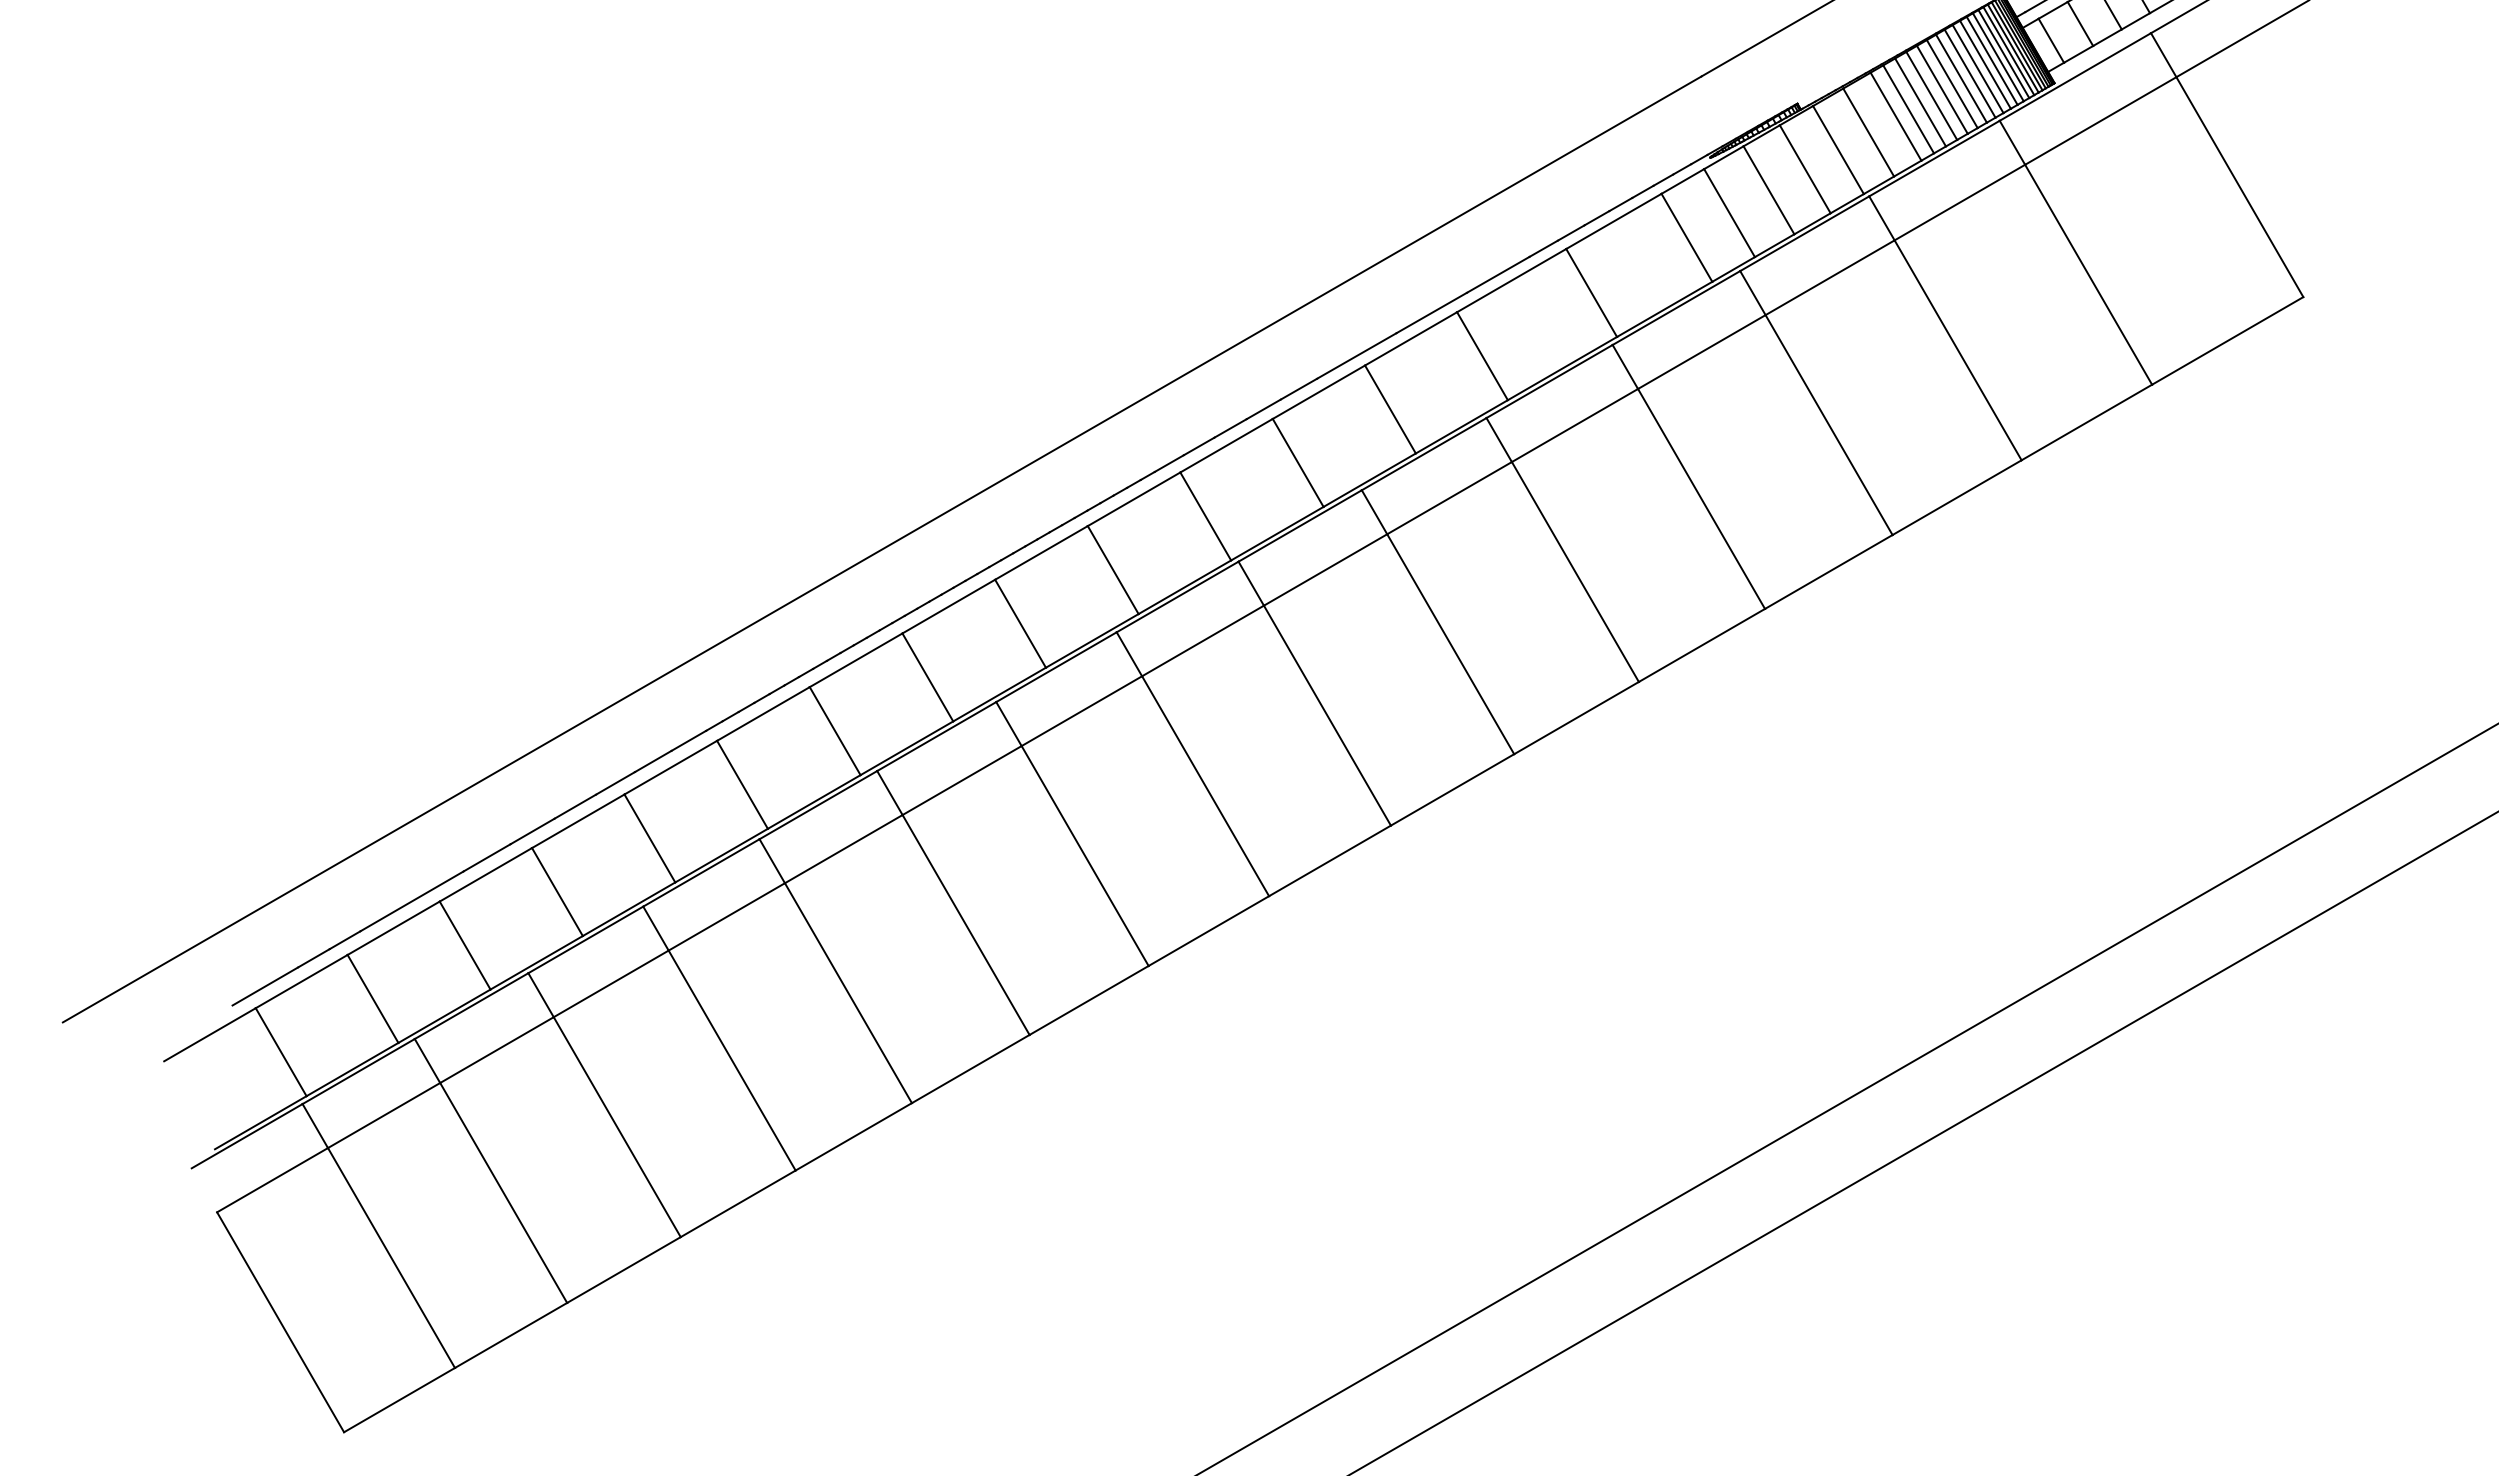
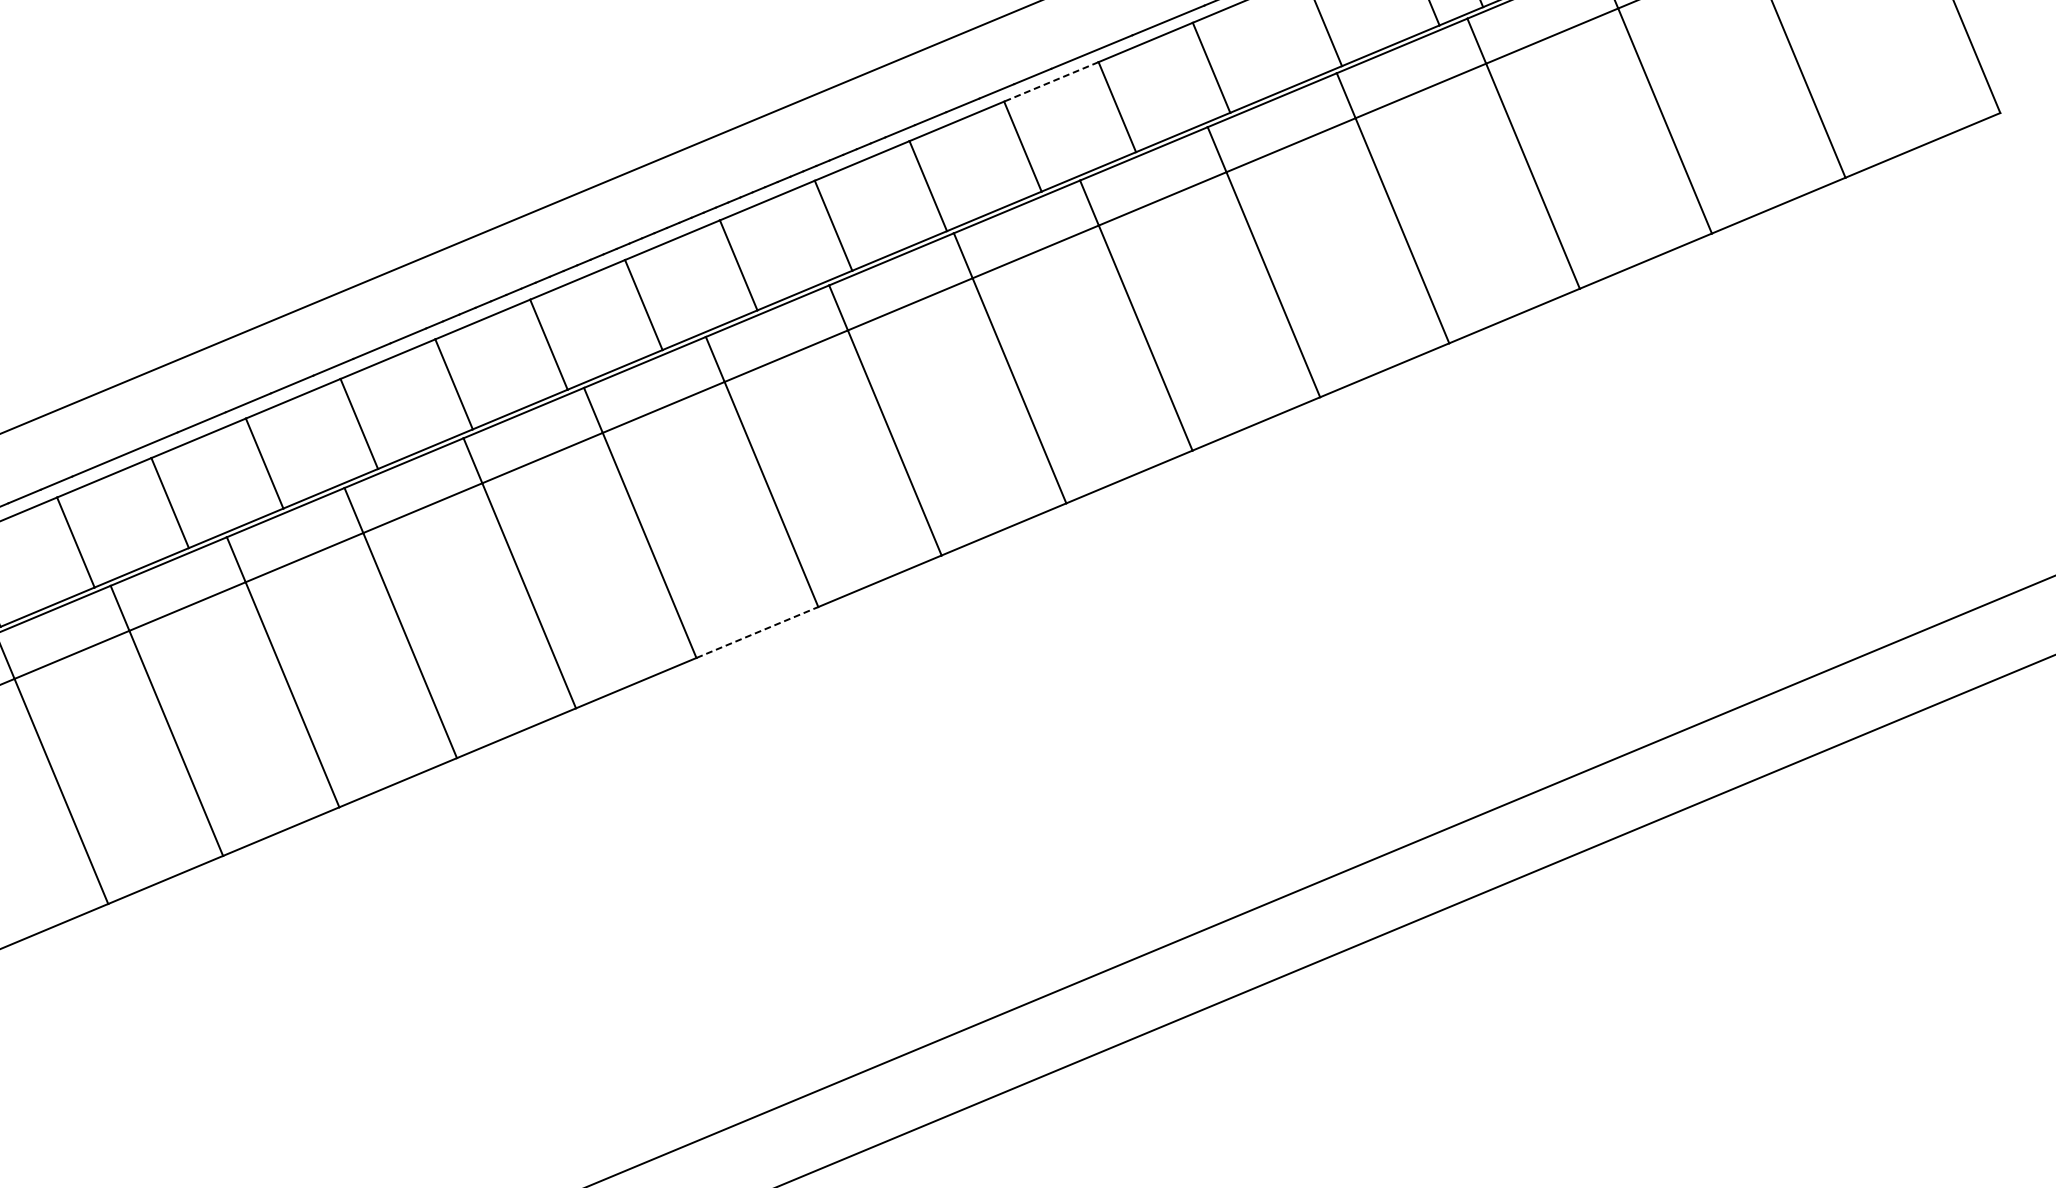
line: (1318, 392) -> (1050, 82), solid -> dashed
line: (1089, 1000) -> (757, 632), solid -> dashed

